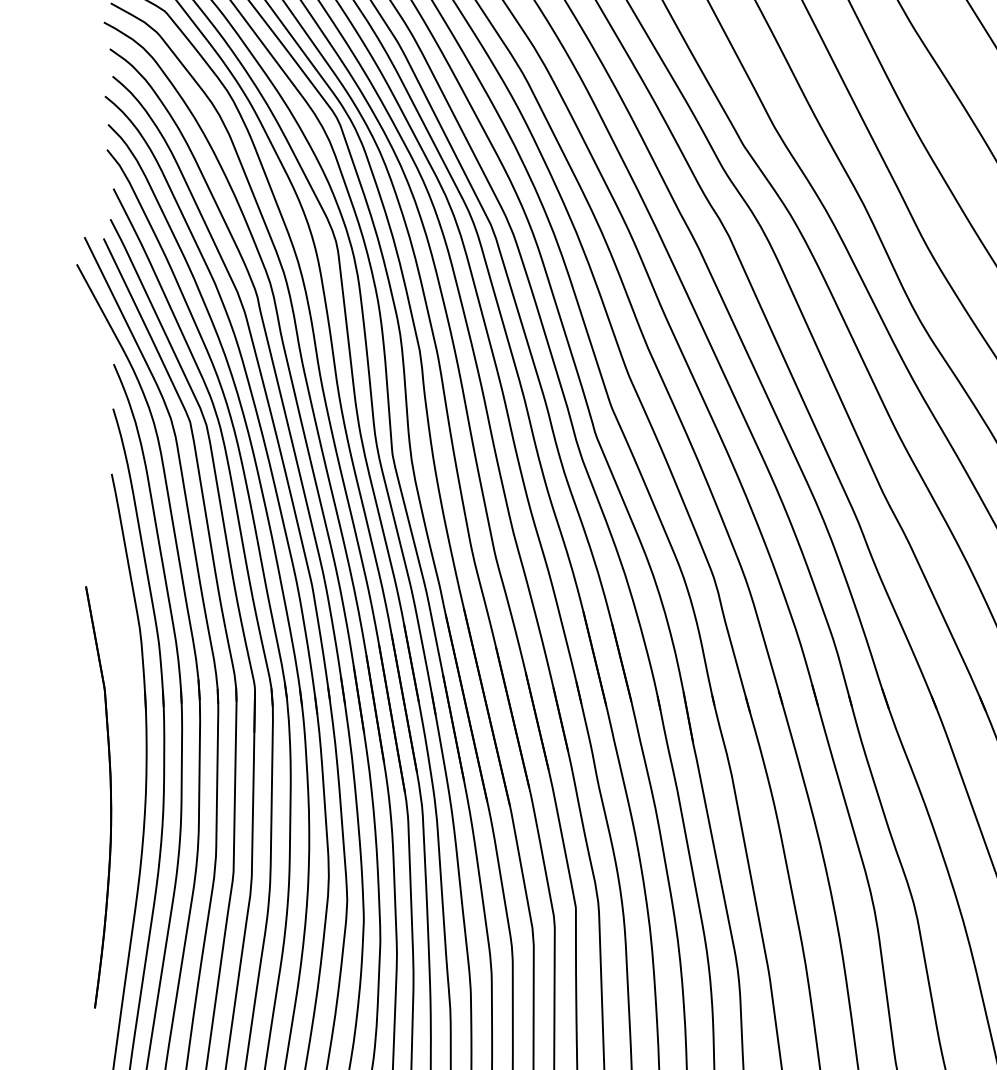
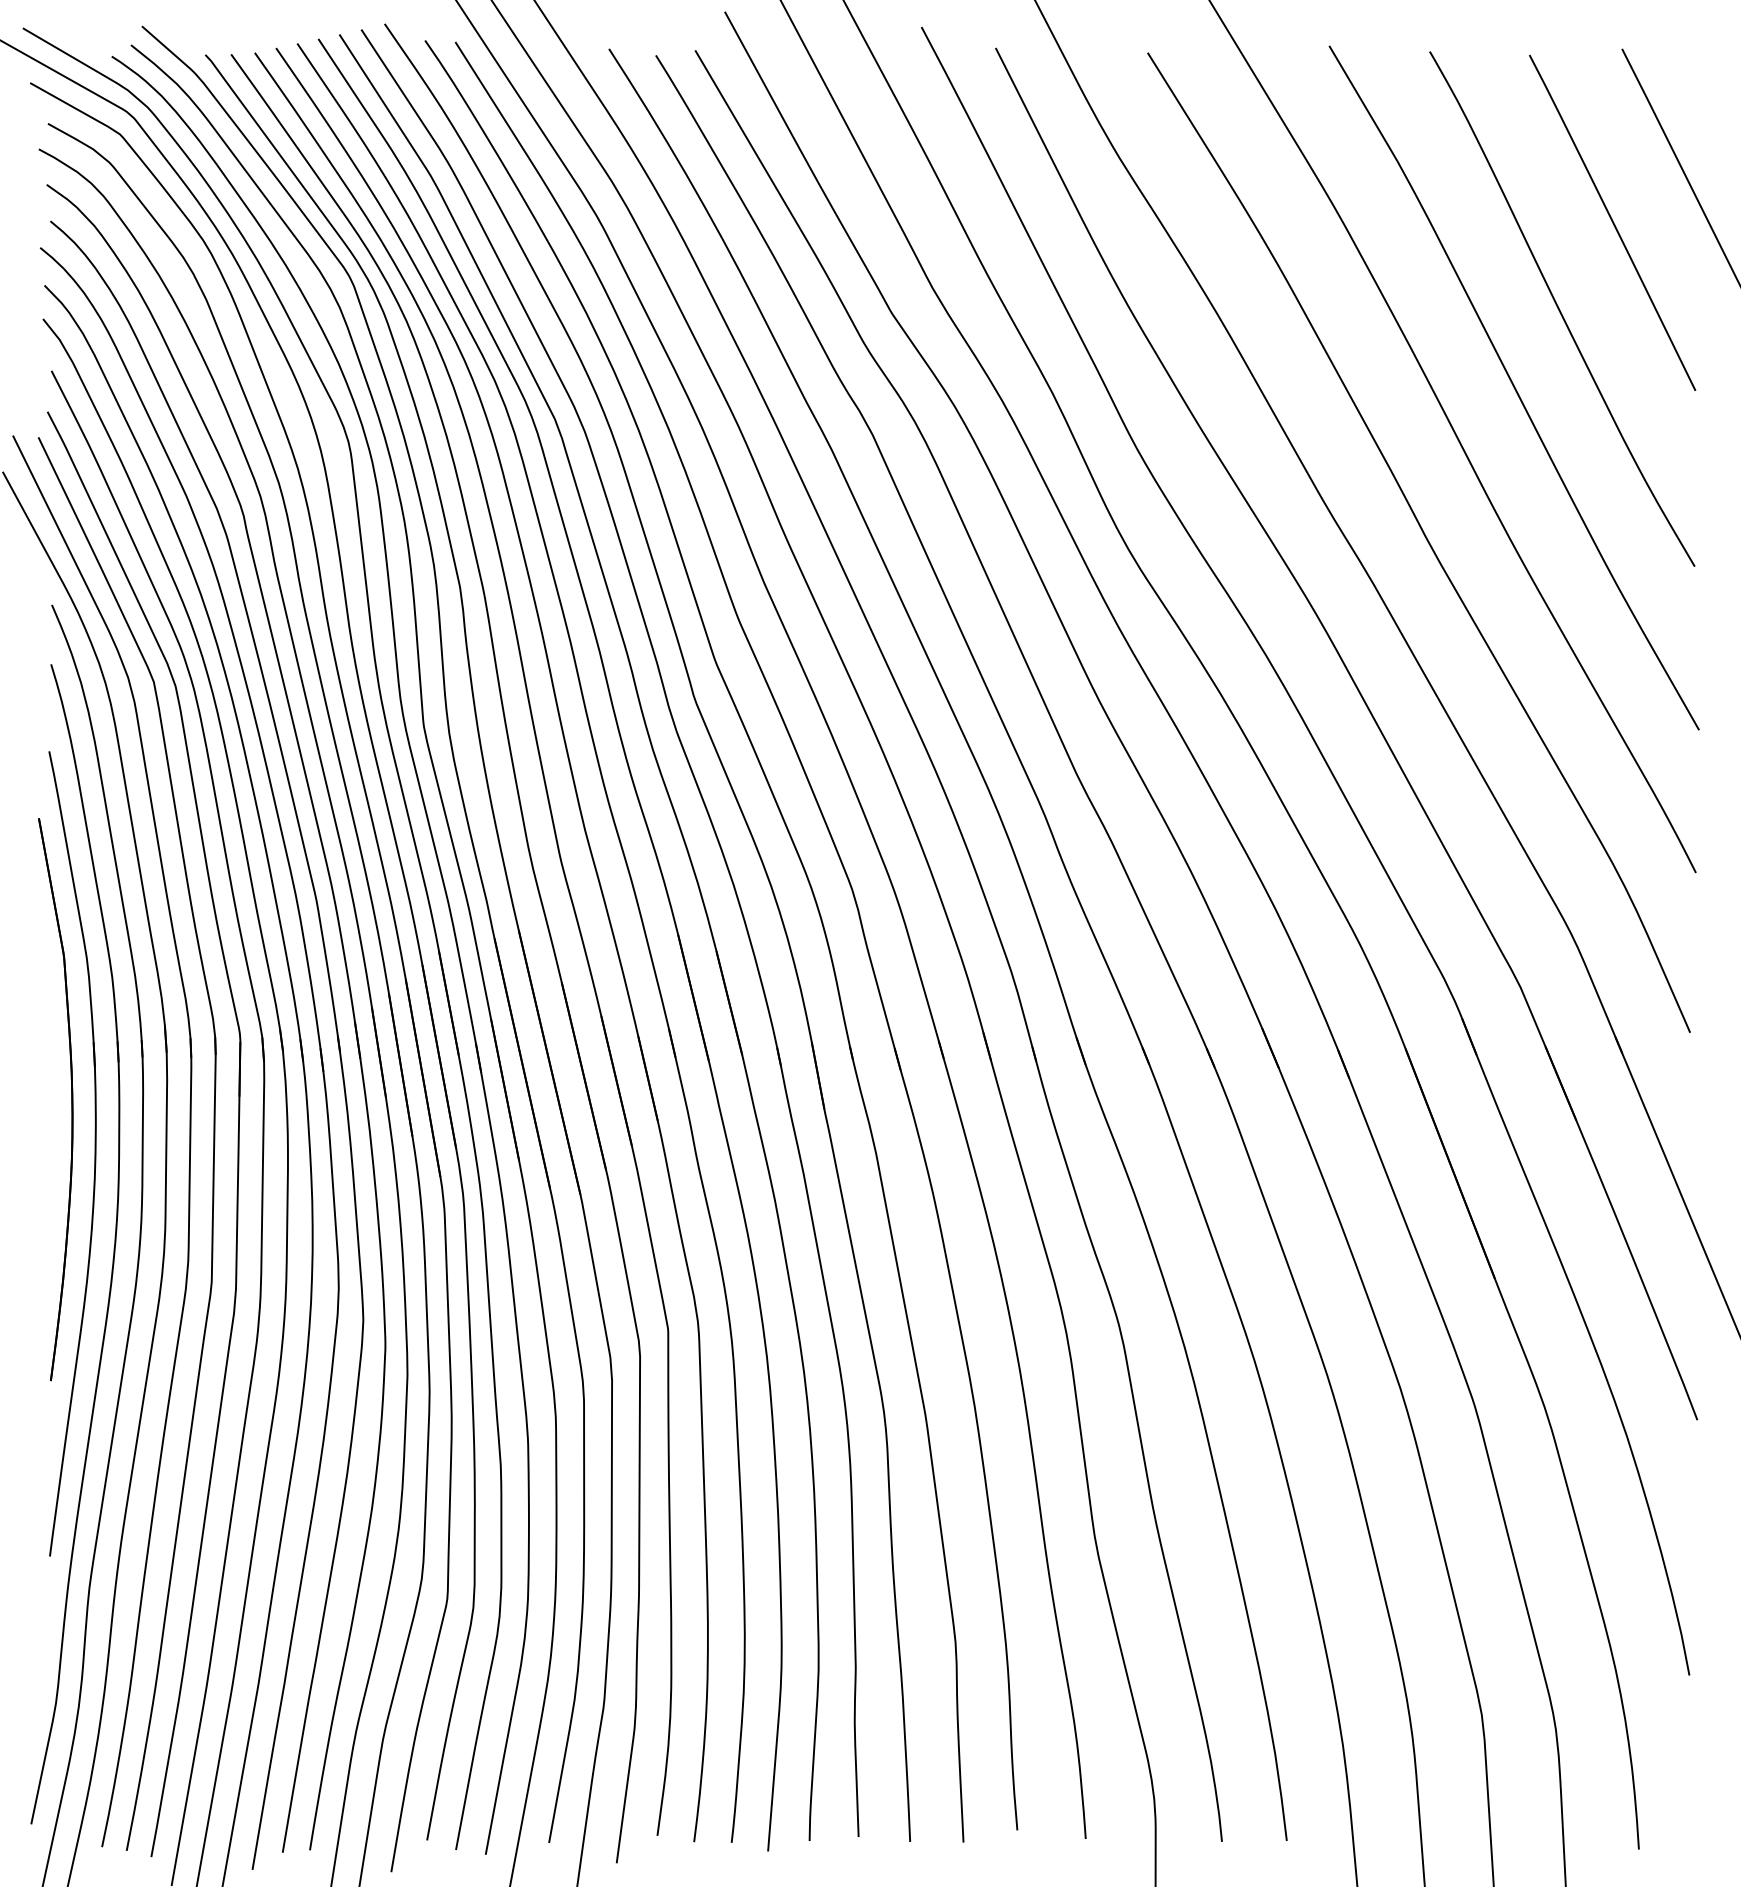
part: (110, 797) -> (71, 1099), moved

